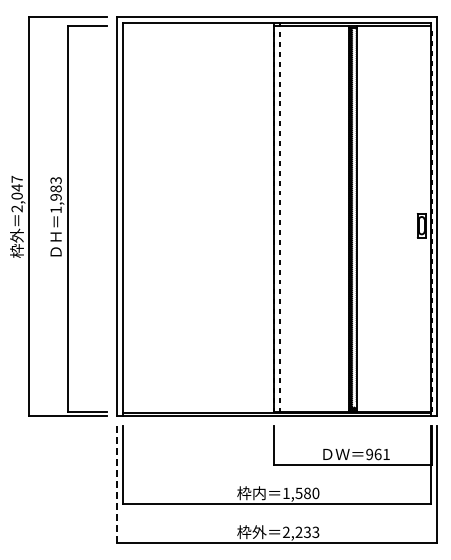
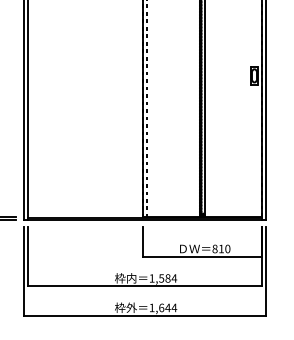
text: (377, 454) -> (221, 249), 961 -> 810
line: (116, 483) -> (23, 270), dashed -> solid
text: (315, 493) -> (174, 278), 1,580 -> 1,584
text: (301, 532) -> (163, 308), 2,233 -> 1,644

